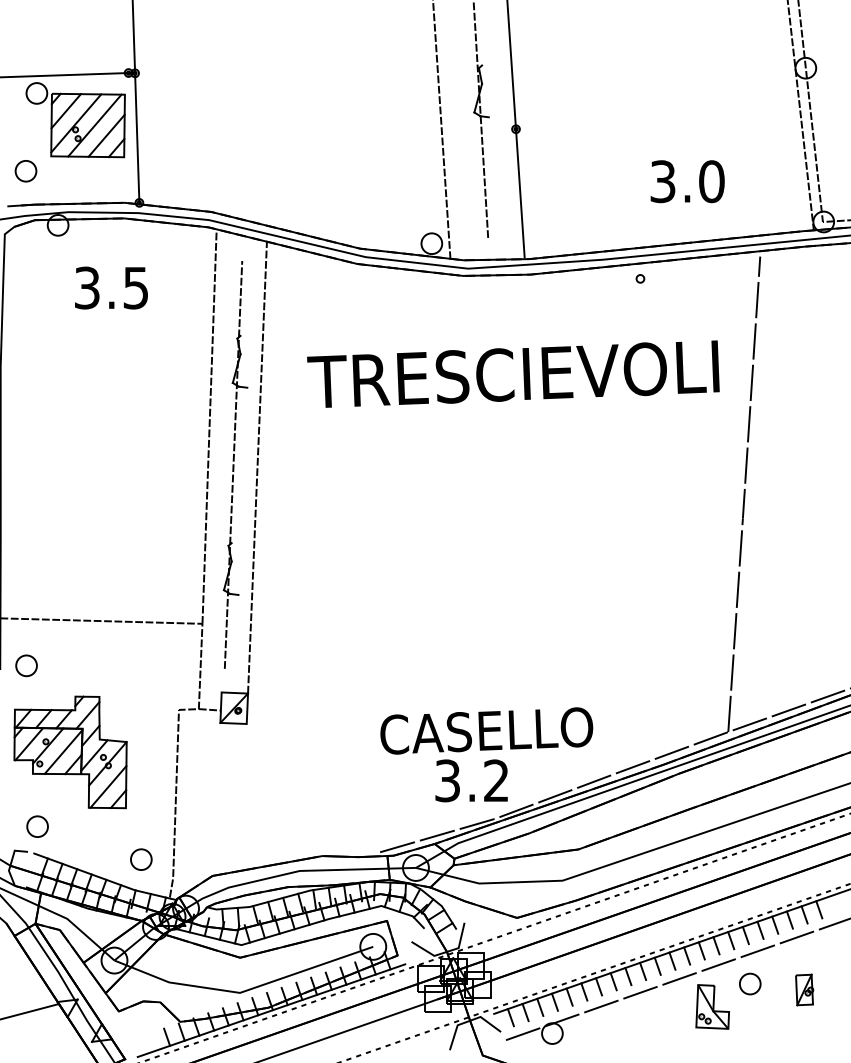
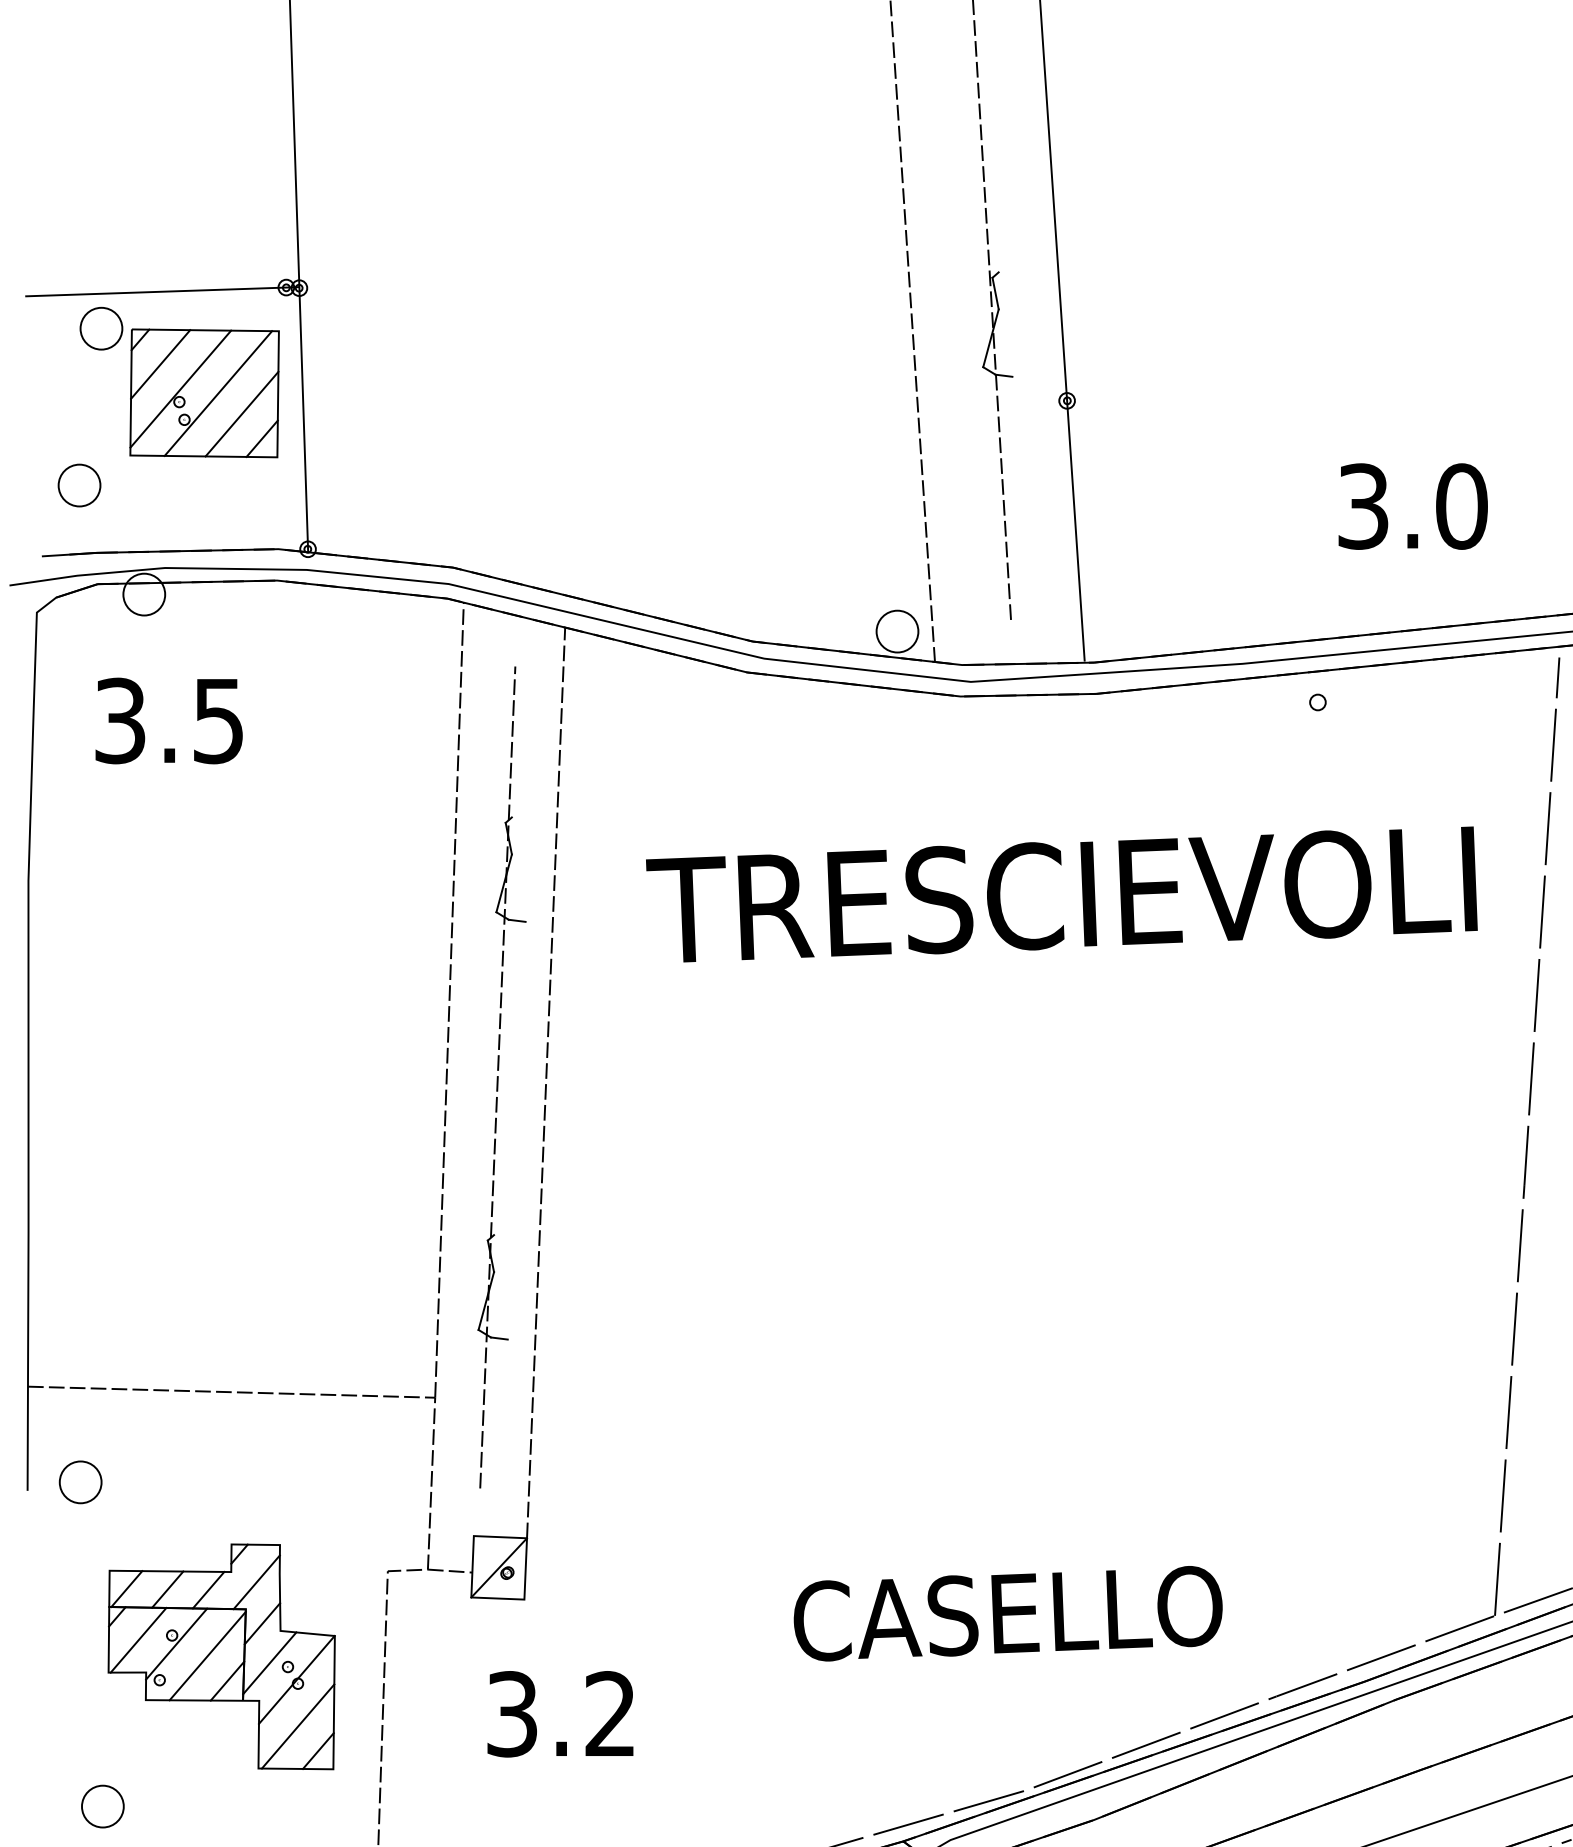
text: (111, 287) -> (169, 719), moved
part: (70, 752) -> (221, 1657), moved
text: (471, 780) -> (560, 1713), moved

